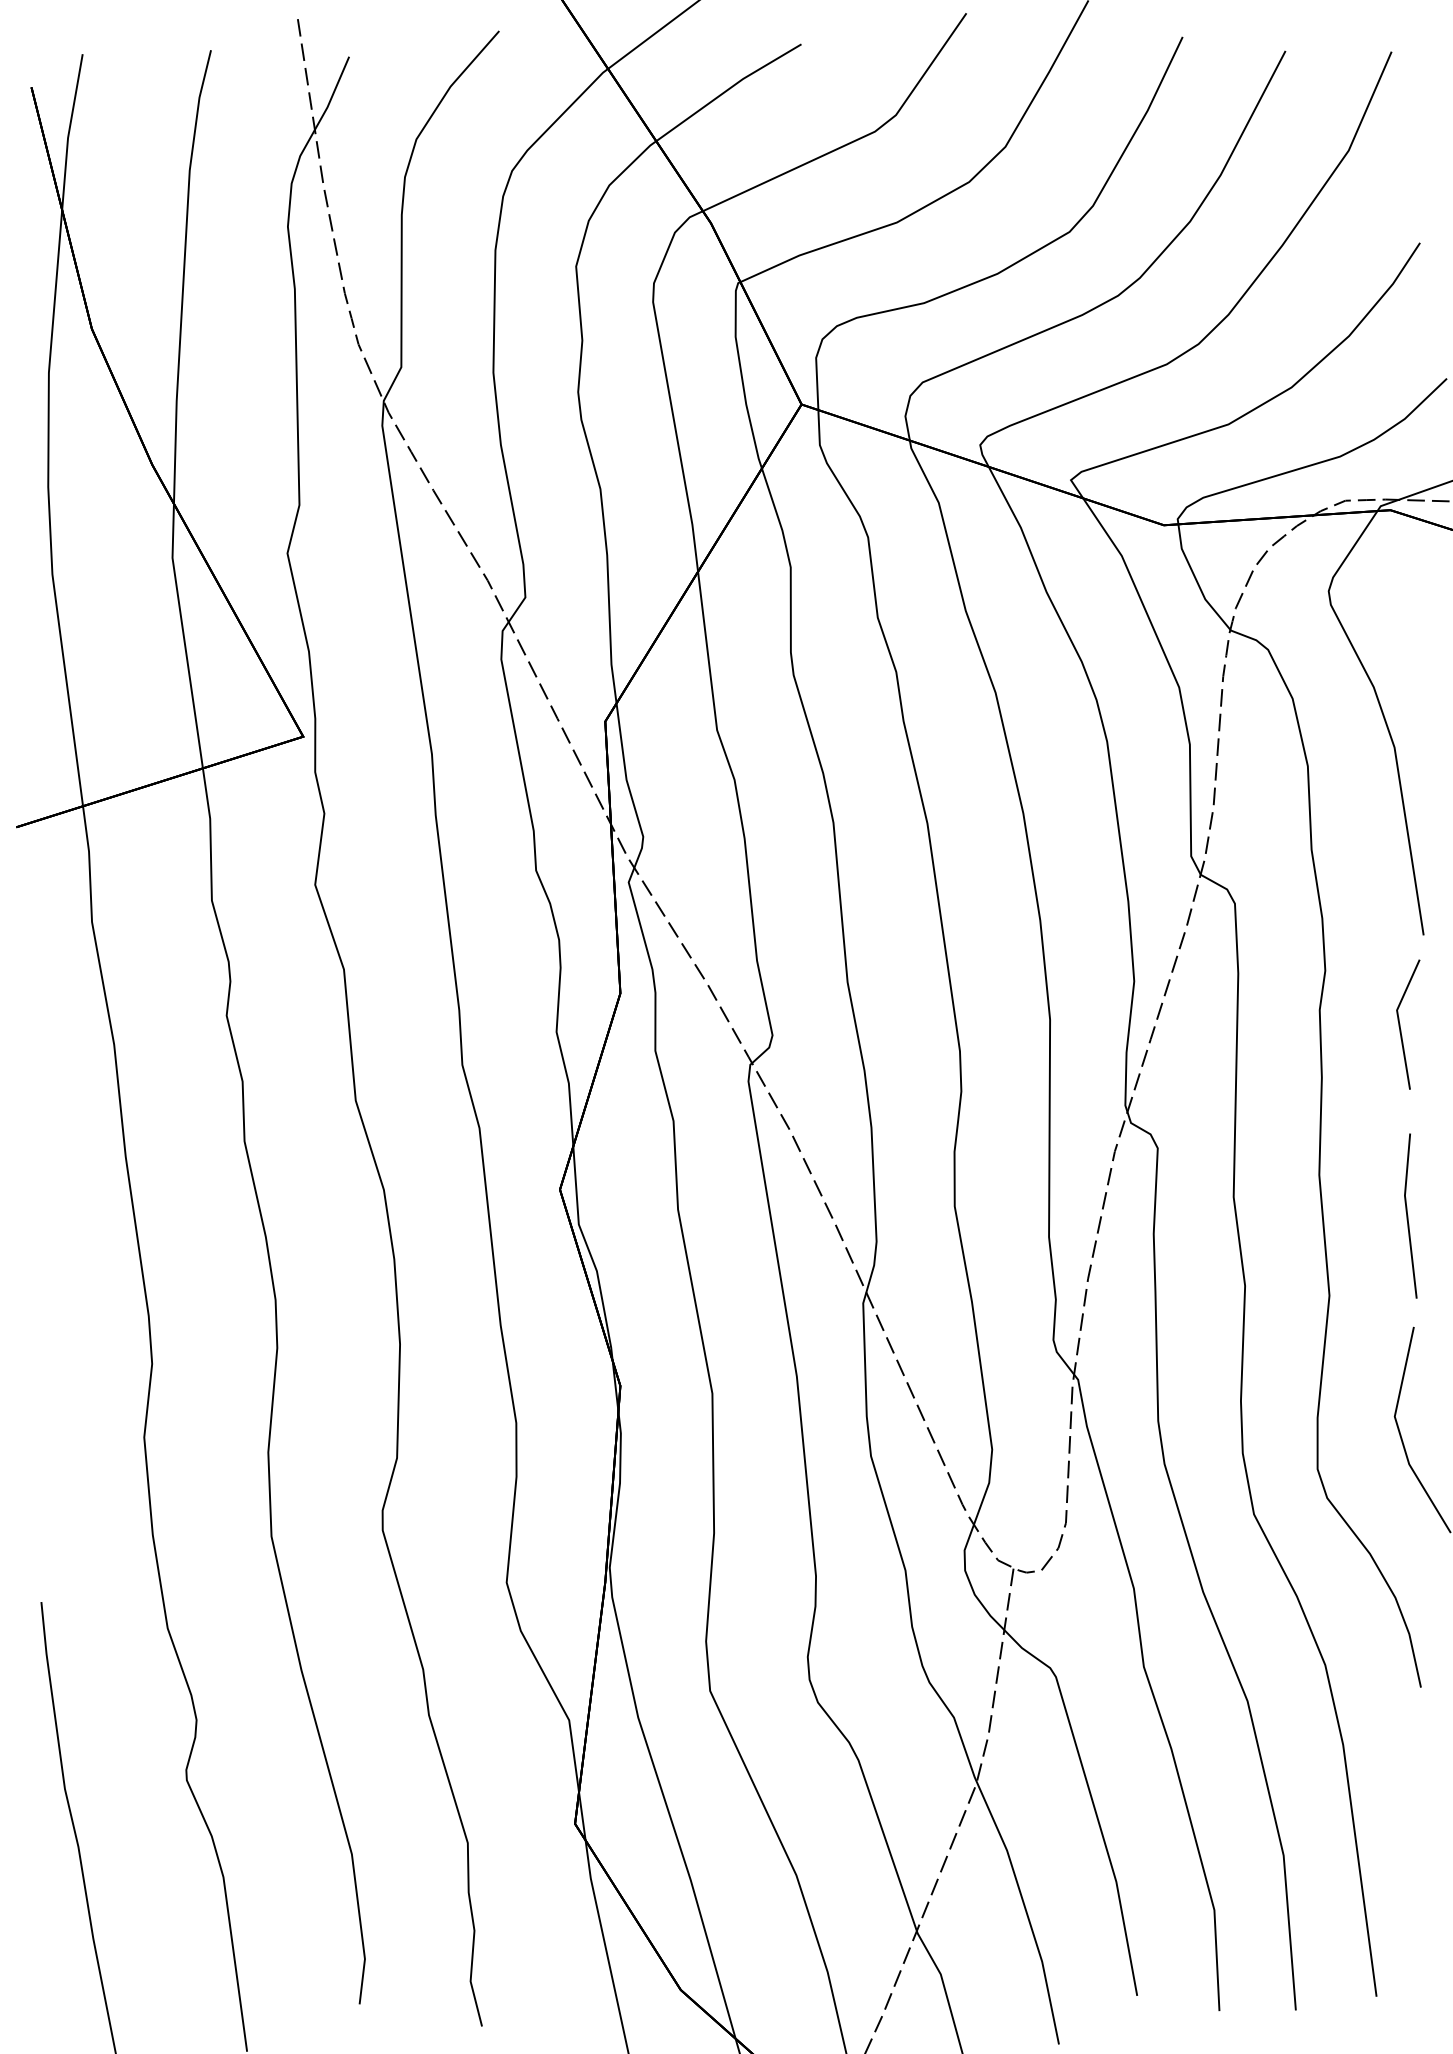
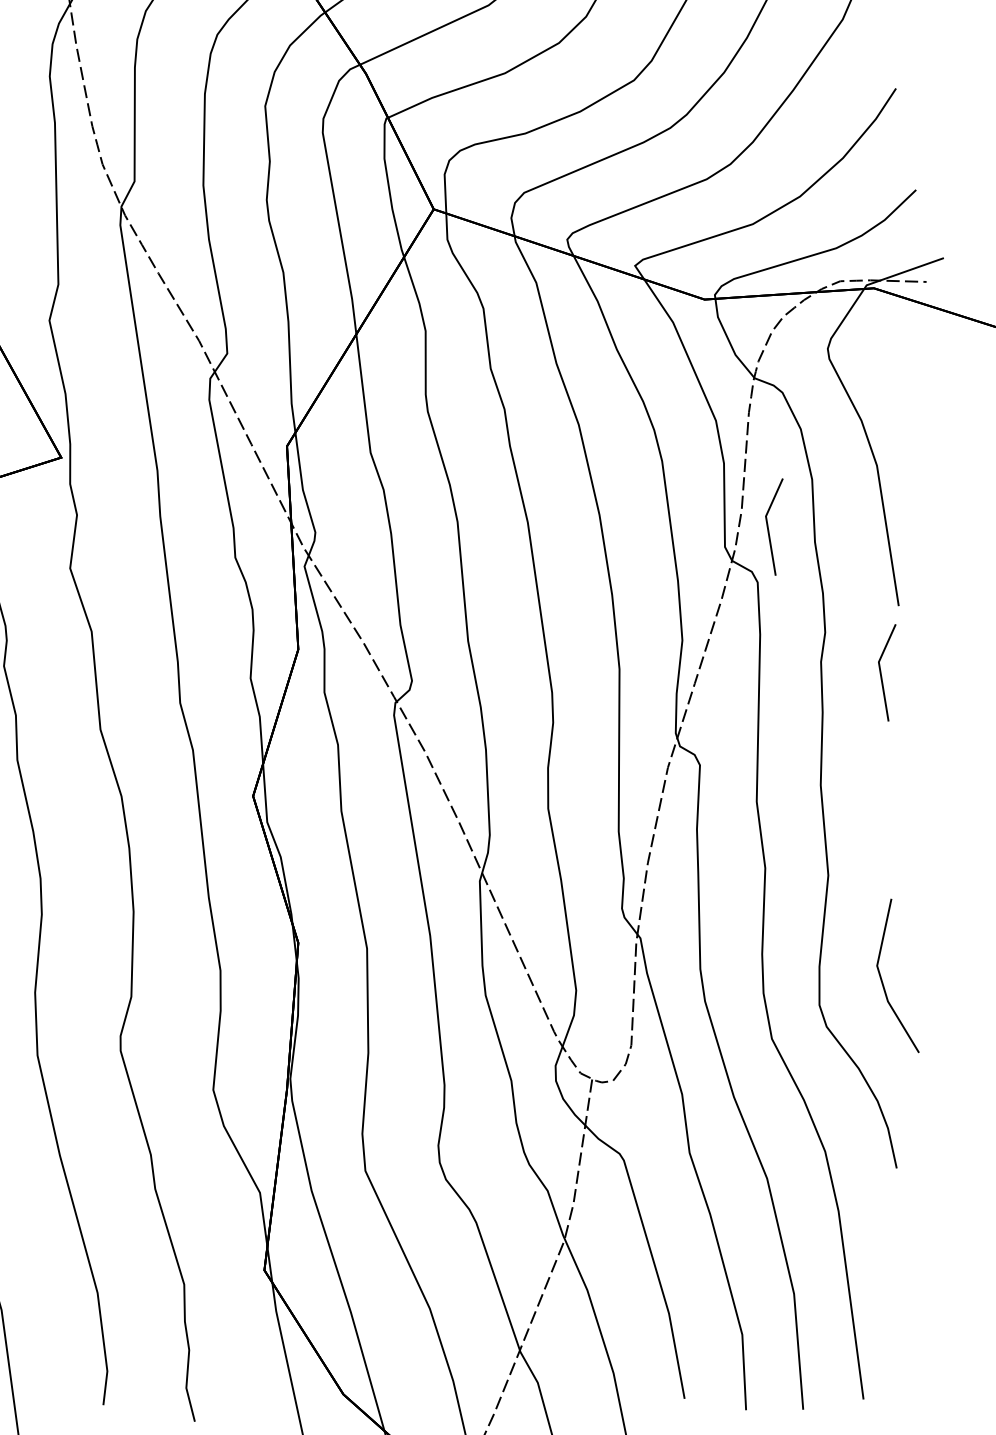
line: (1249, 829) -> (768, 526), added
line: (1408, 1215) -> (887, 815), removed

